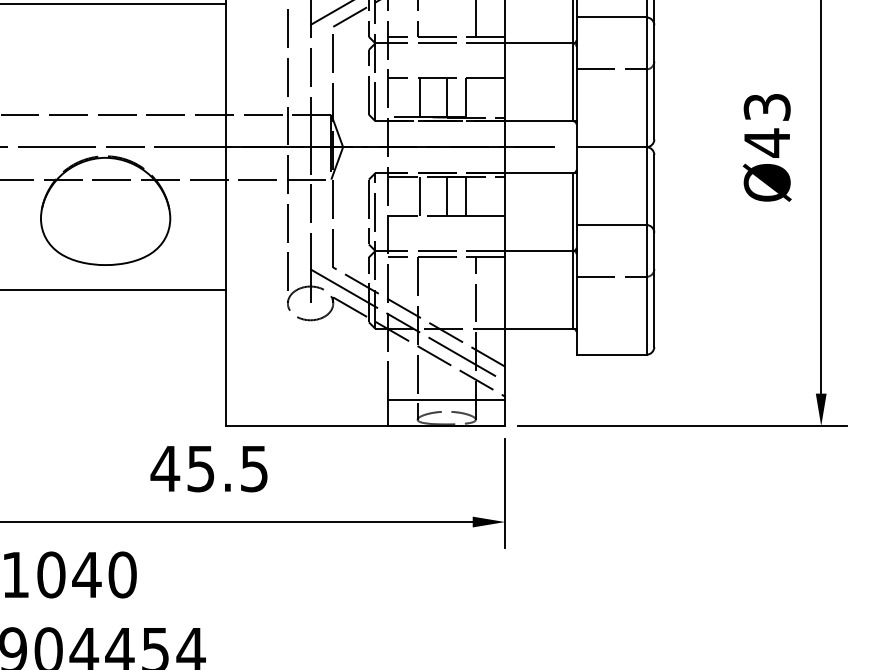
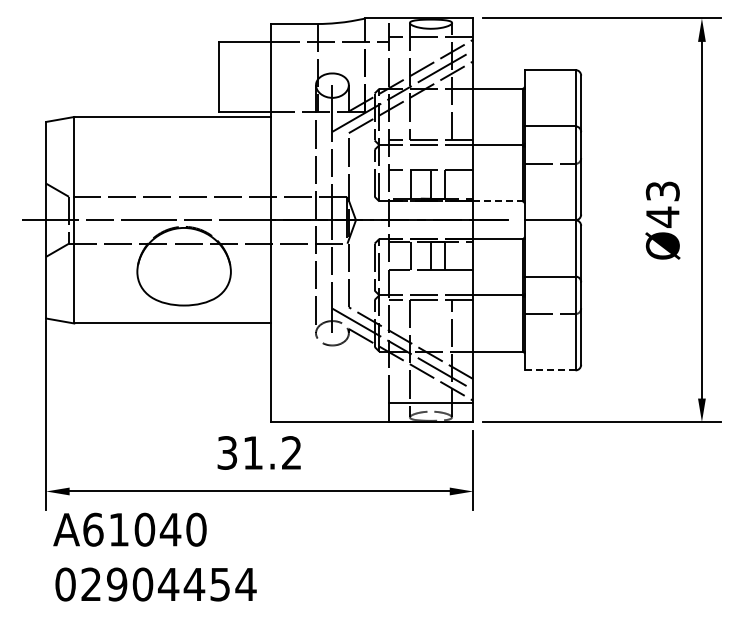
line: (541, 121) -> (499, 201), solid -> dashed
line: (611, 354) -> (550, 370), solid -> dashed
text: (208, 468) -> (258, 452), 45.5 -> 31.2

